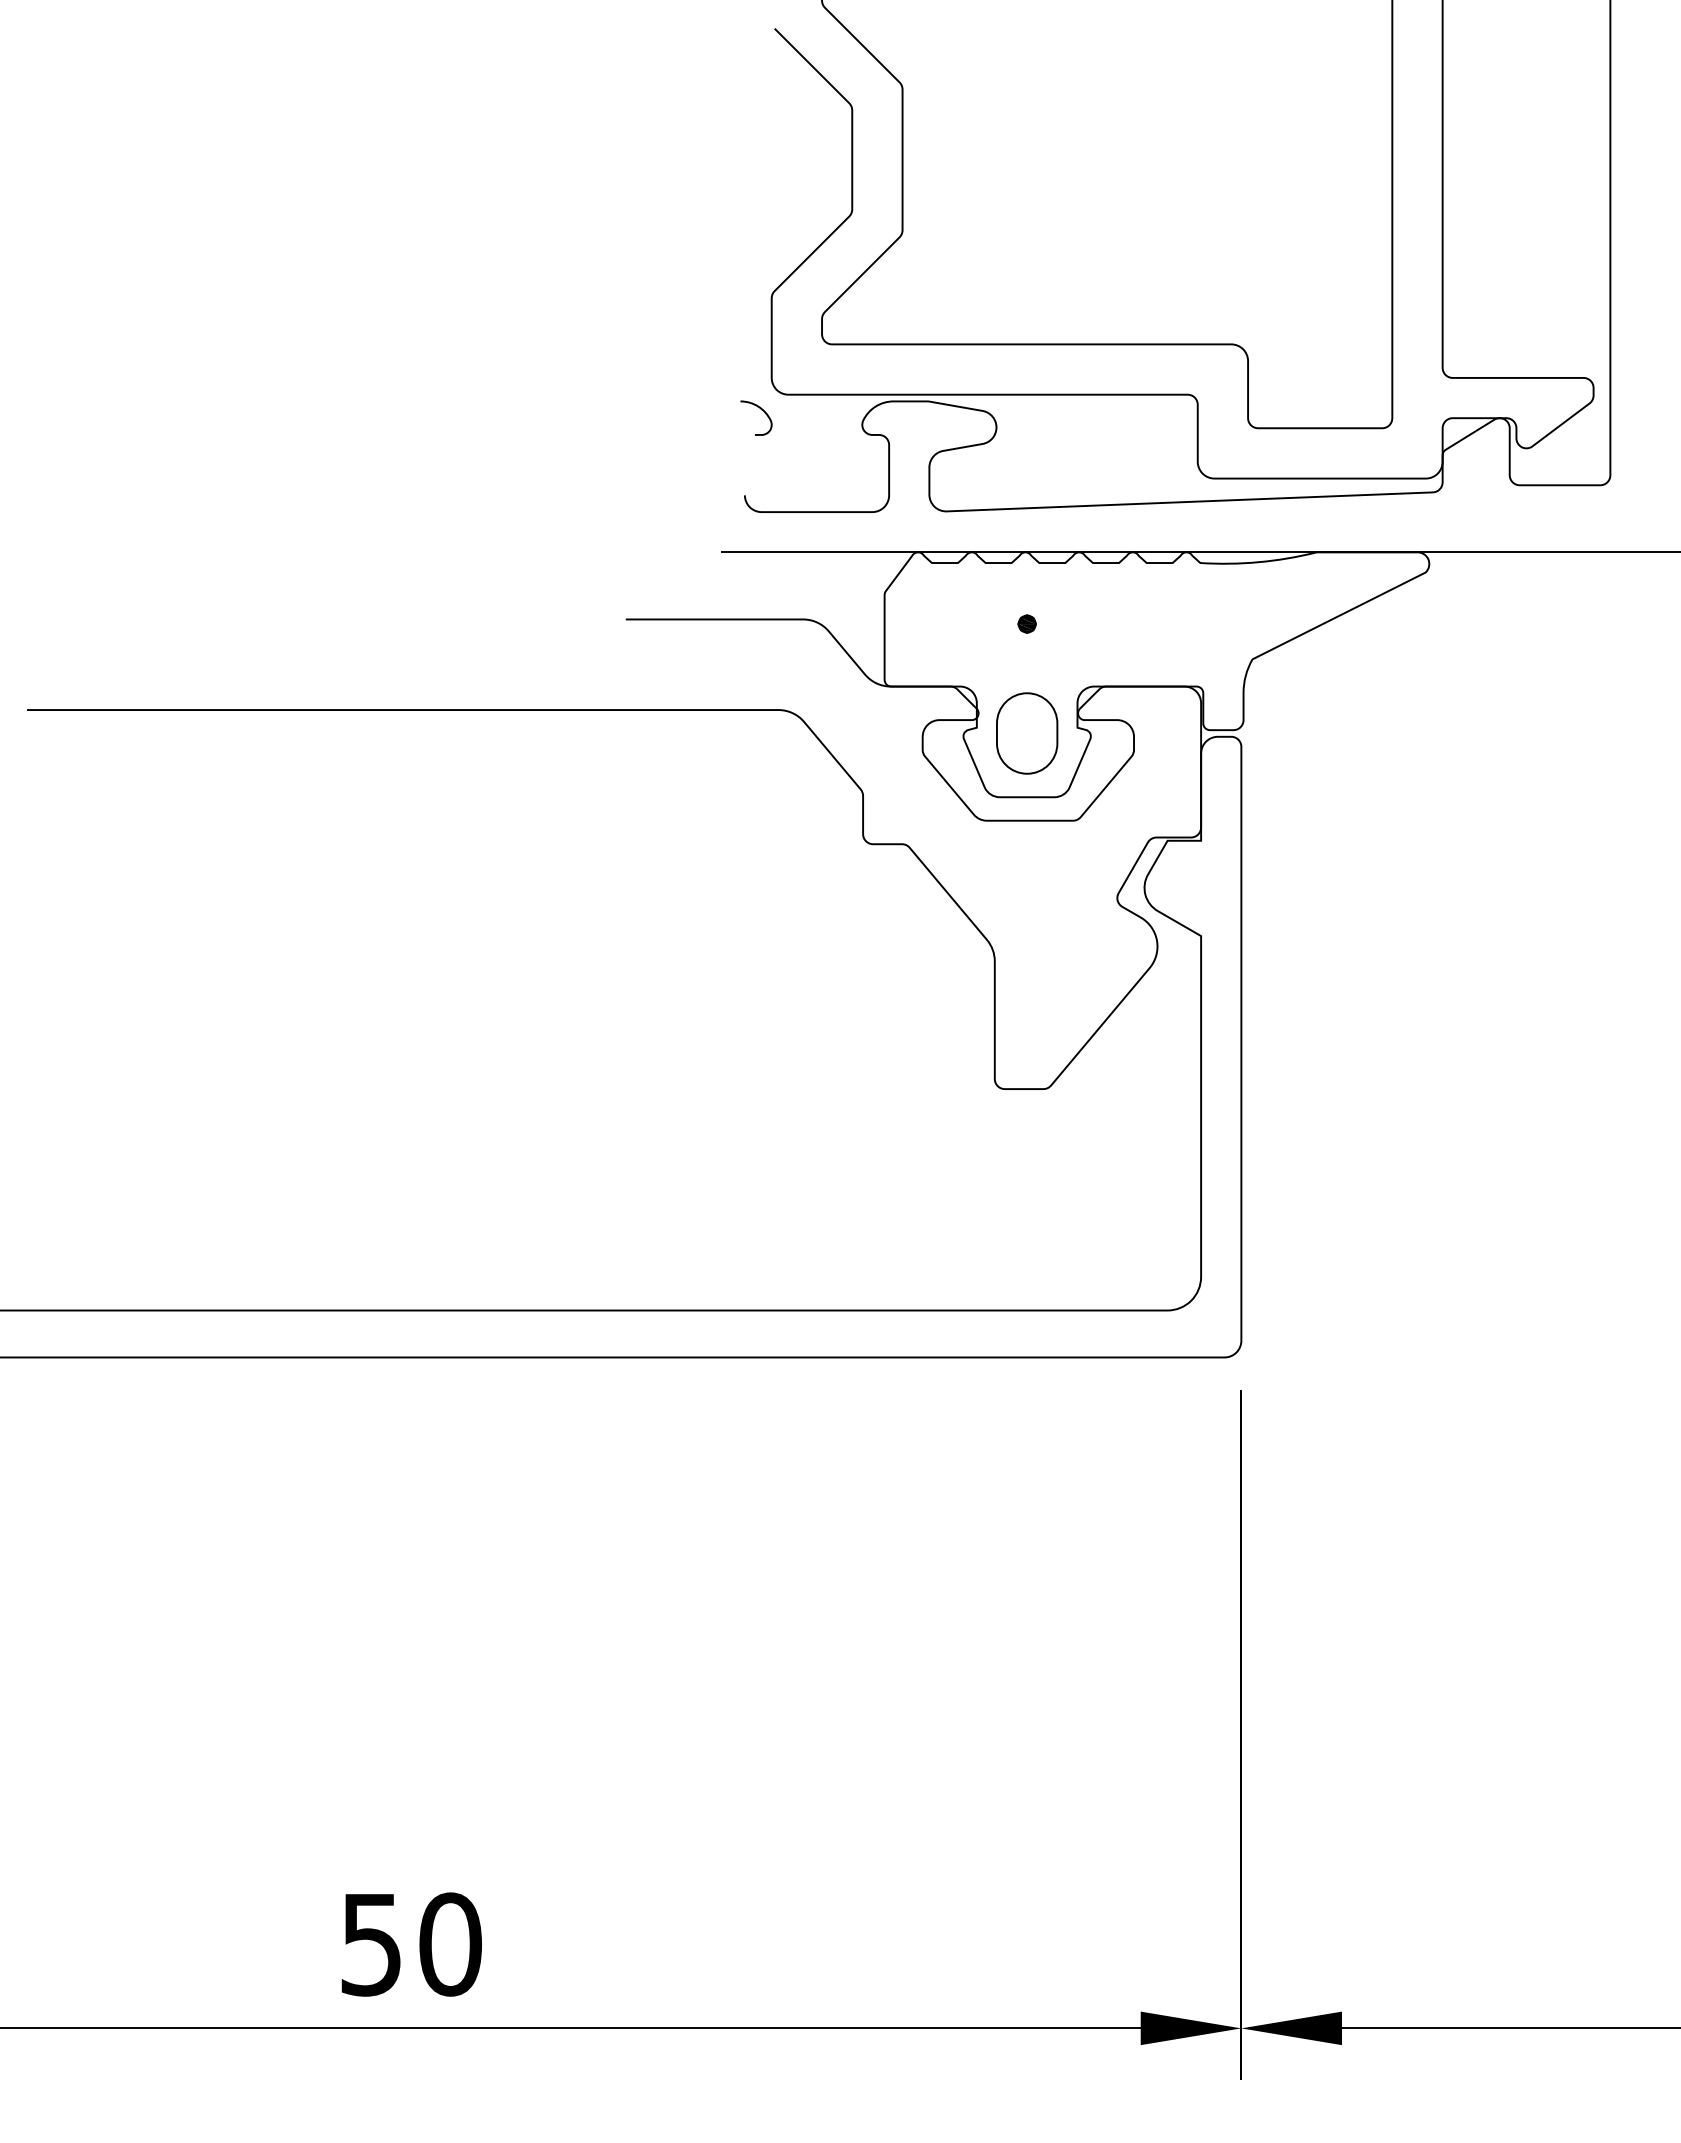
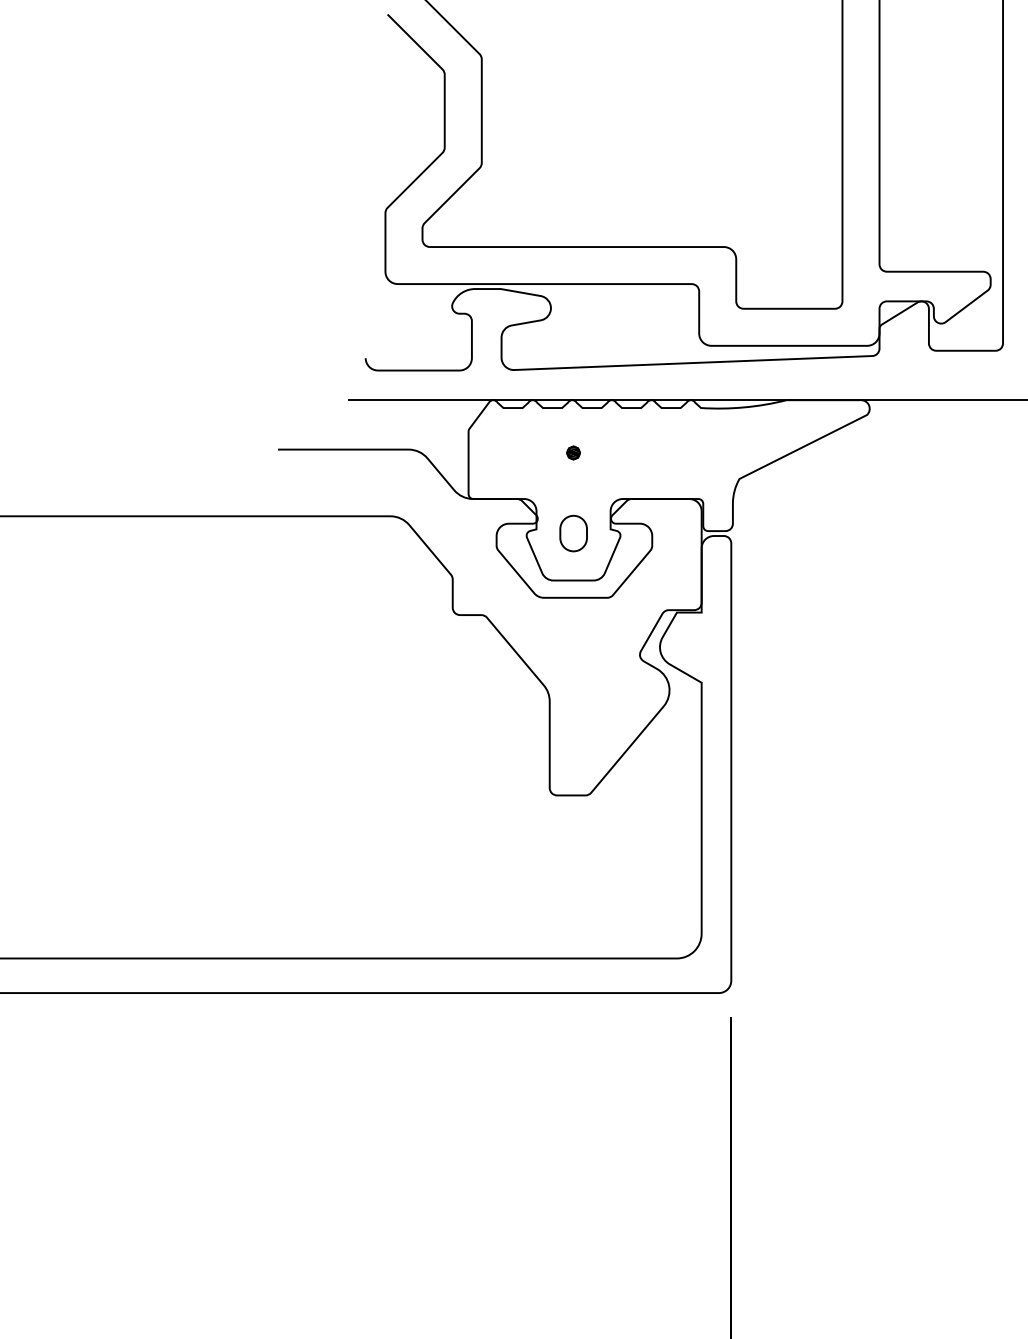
curve: (761, 410) -> (377, 295), removed
part: (1027, 733) -> (573, 533), size x0.6

